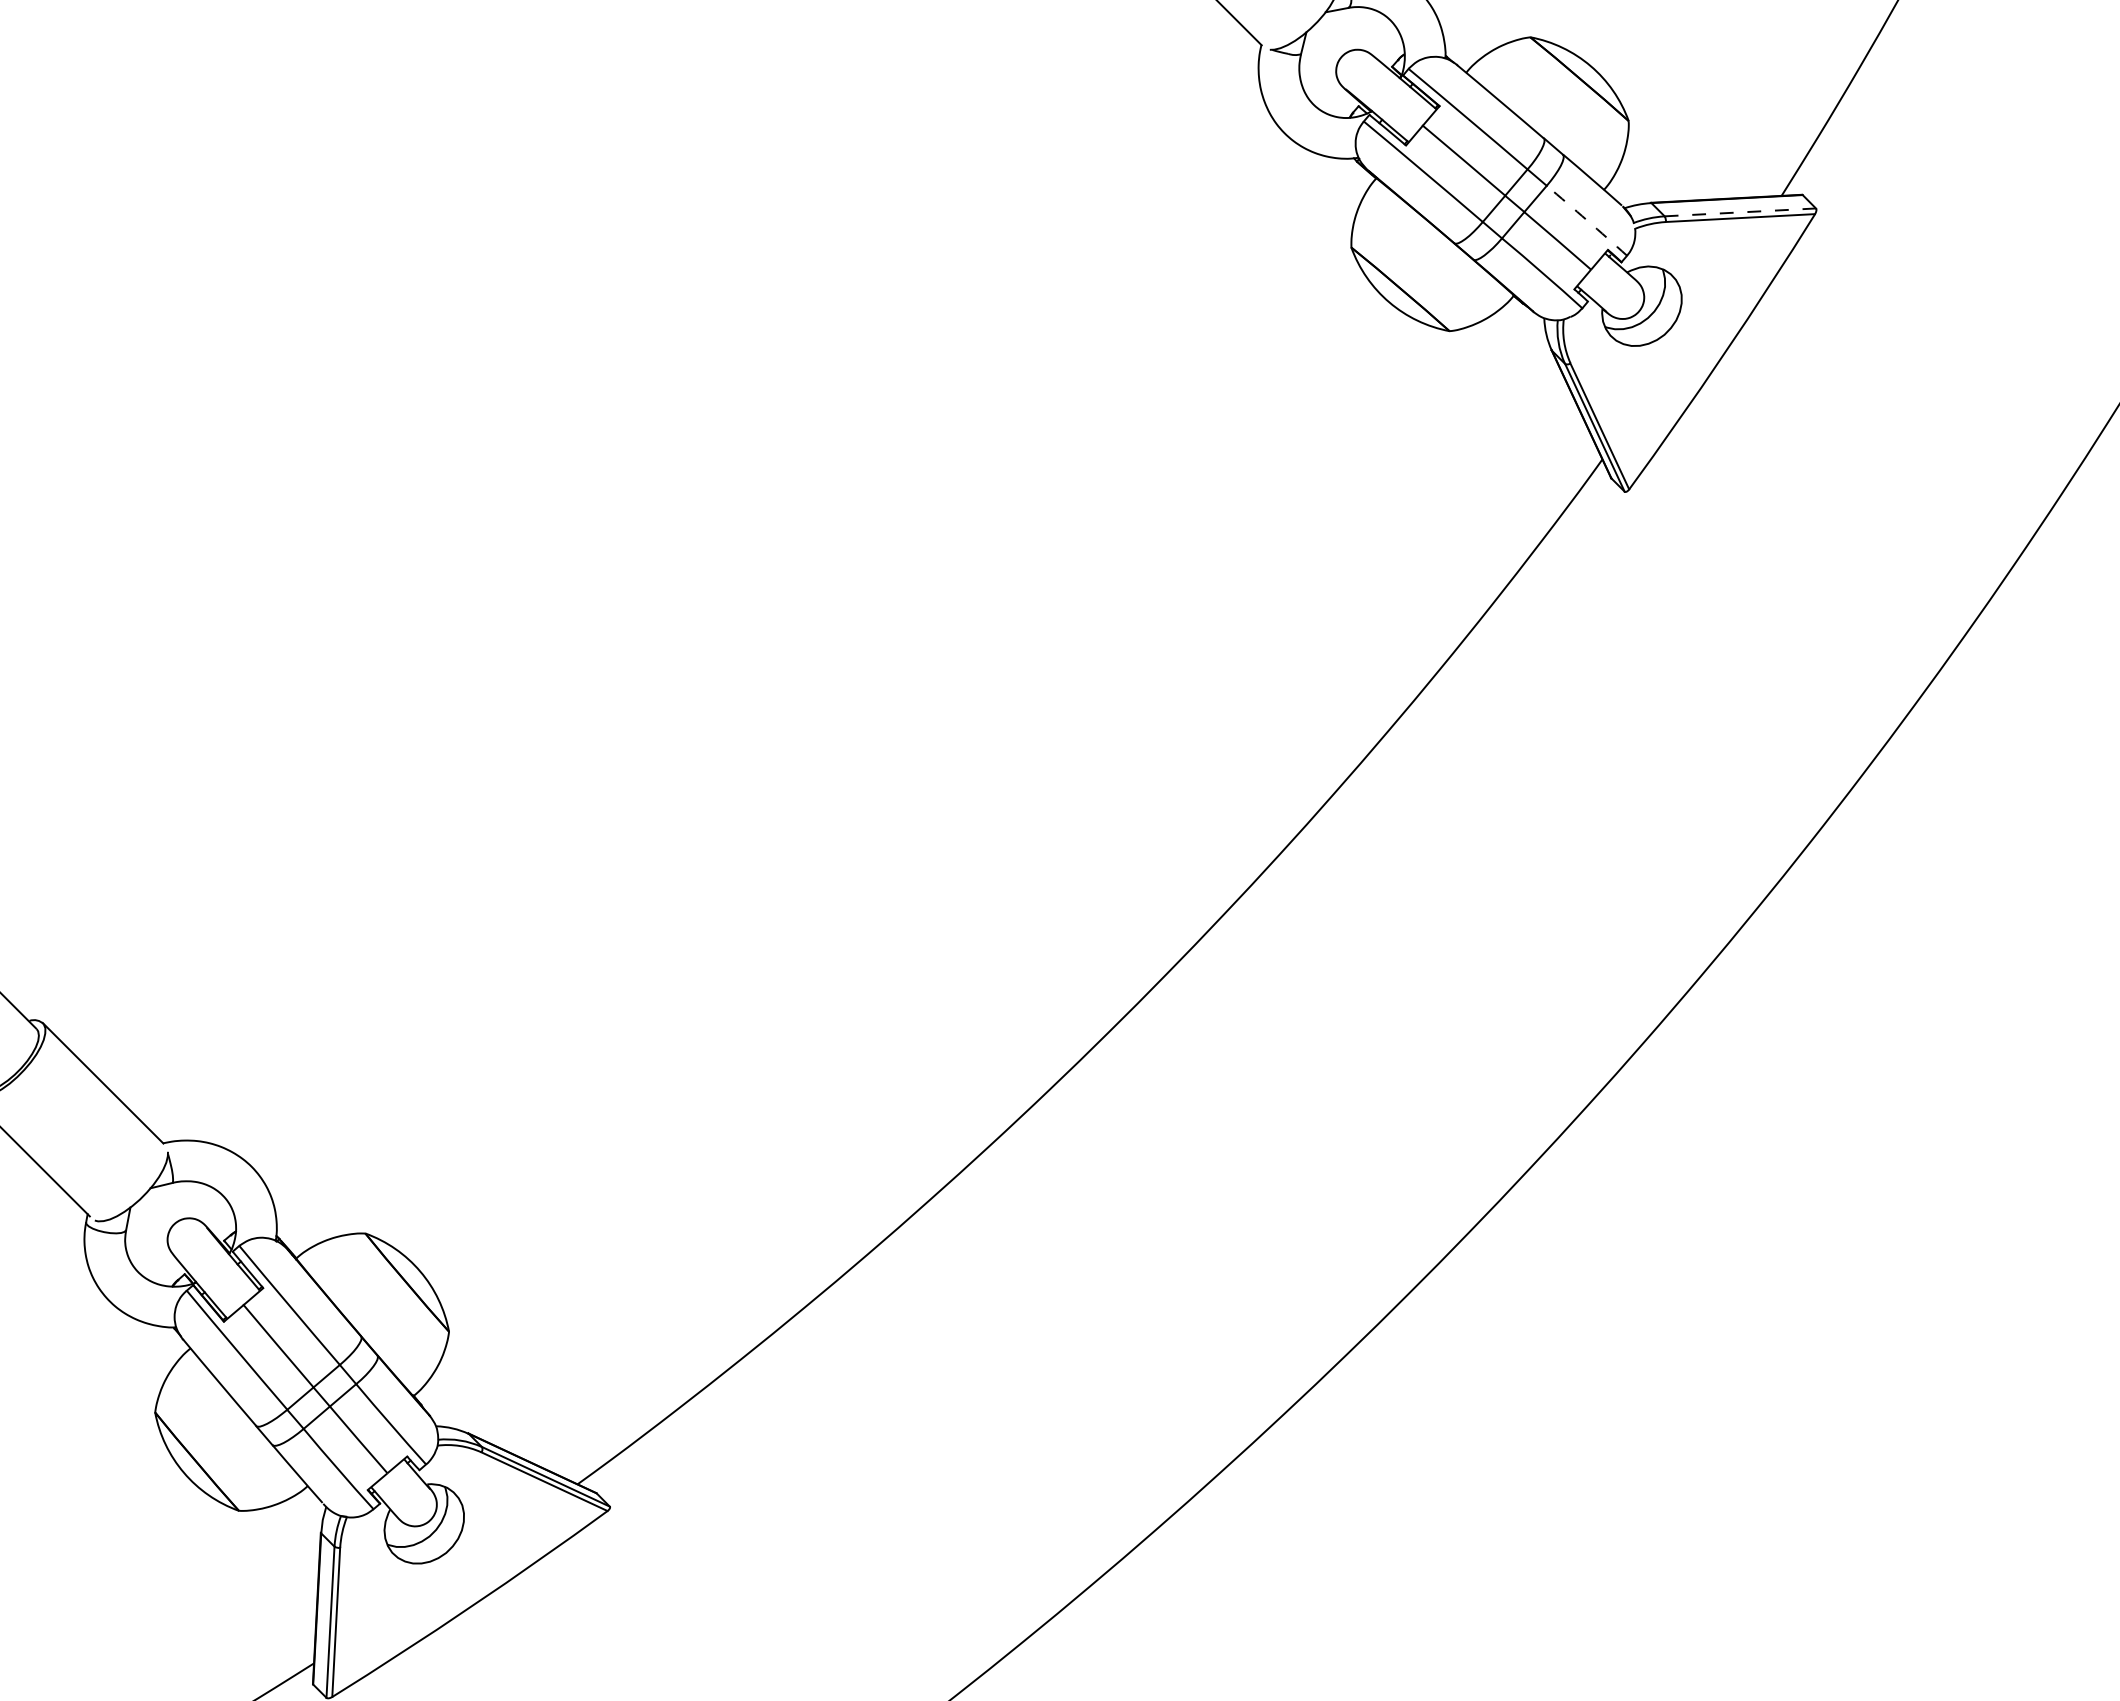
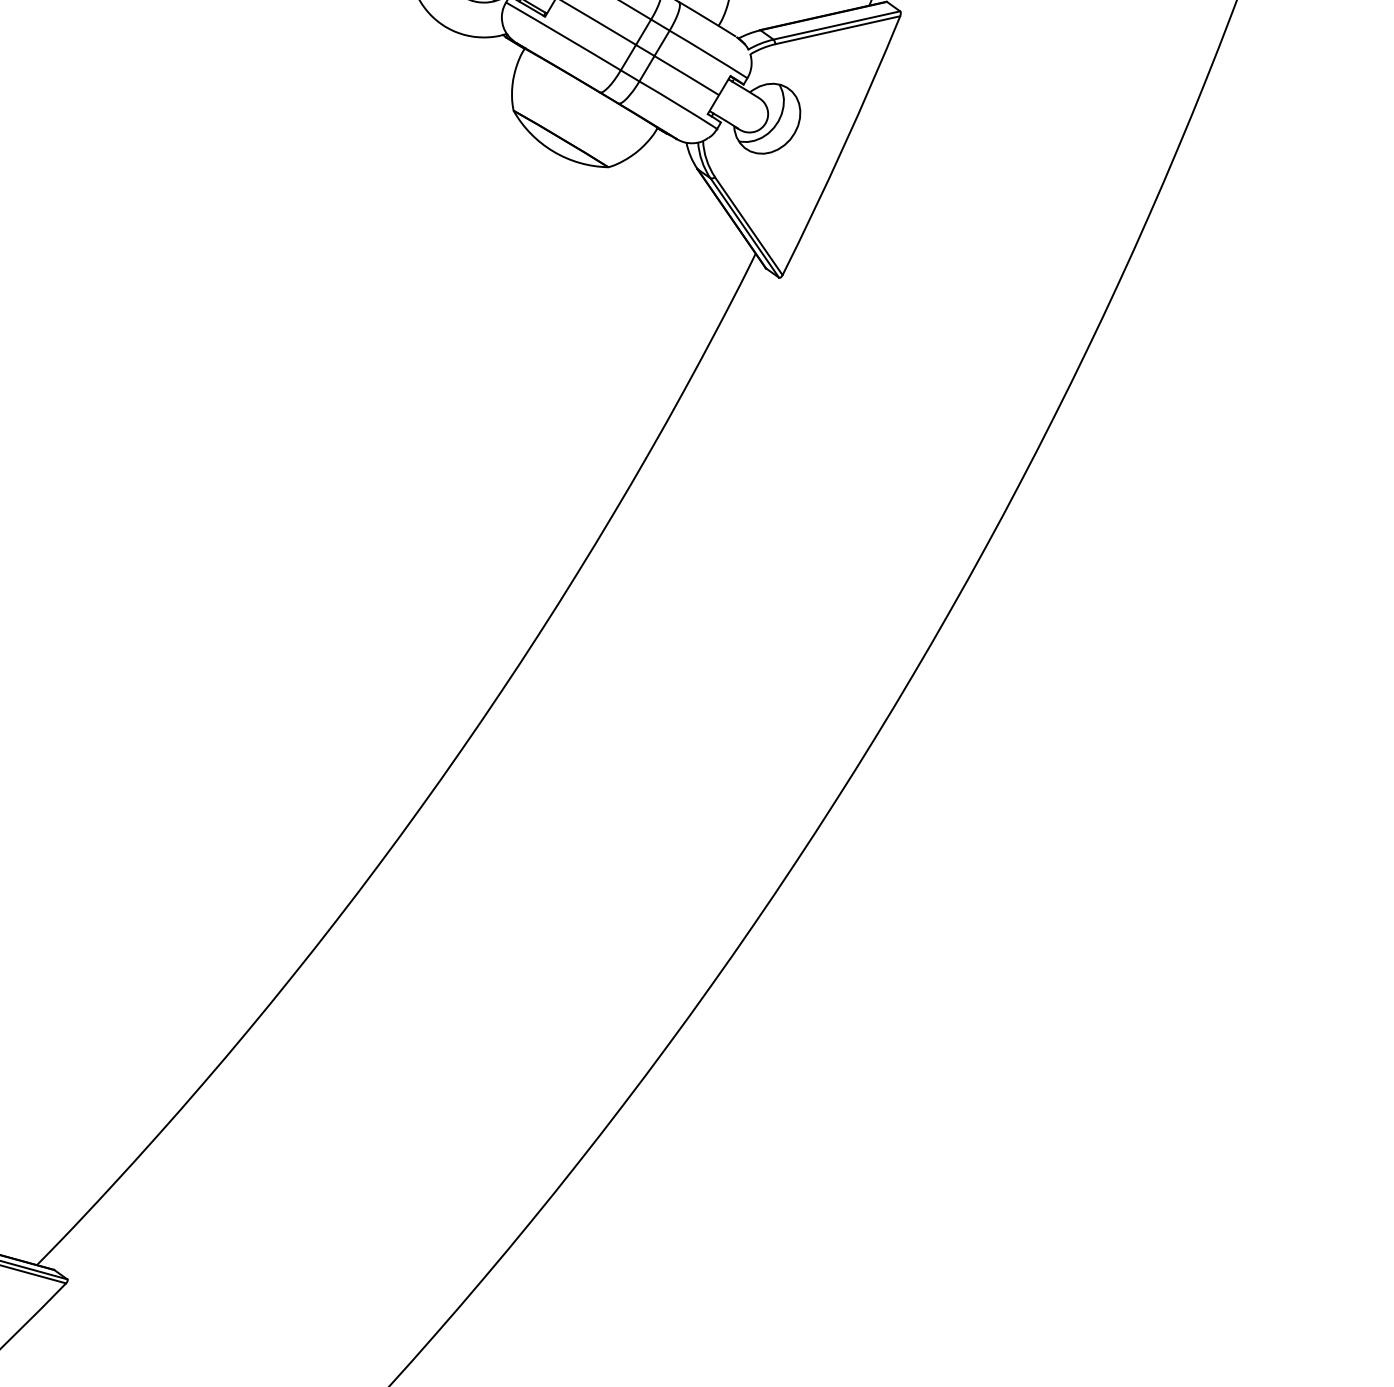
line: (1740, 212) -> (837, 25), dashed -> solid
arc: (1587, 220) -> (708, 54), dashed -> solid

